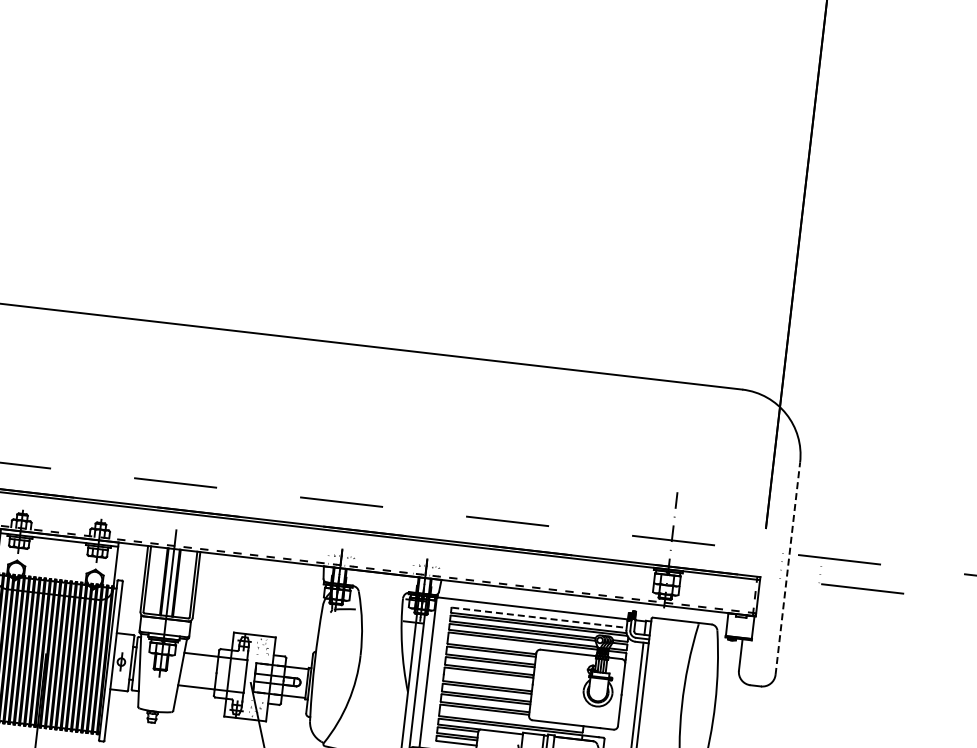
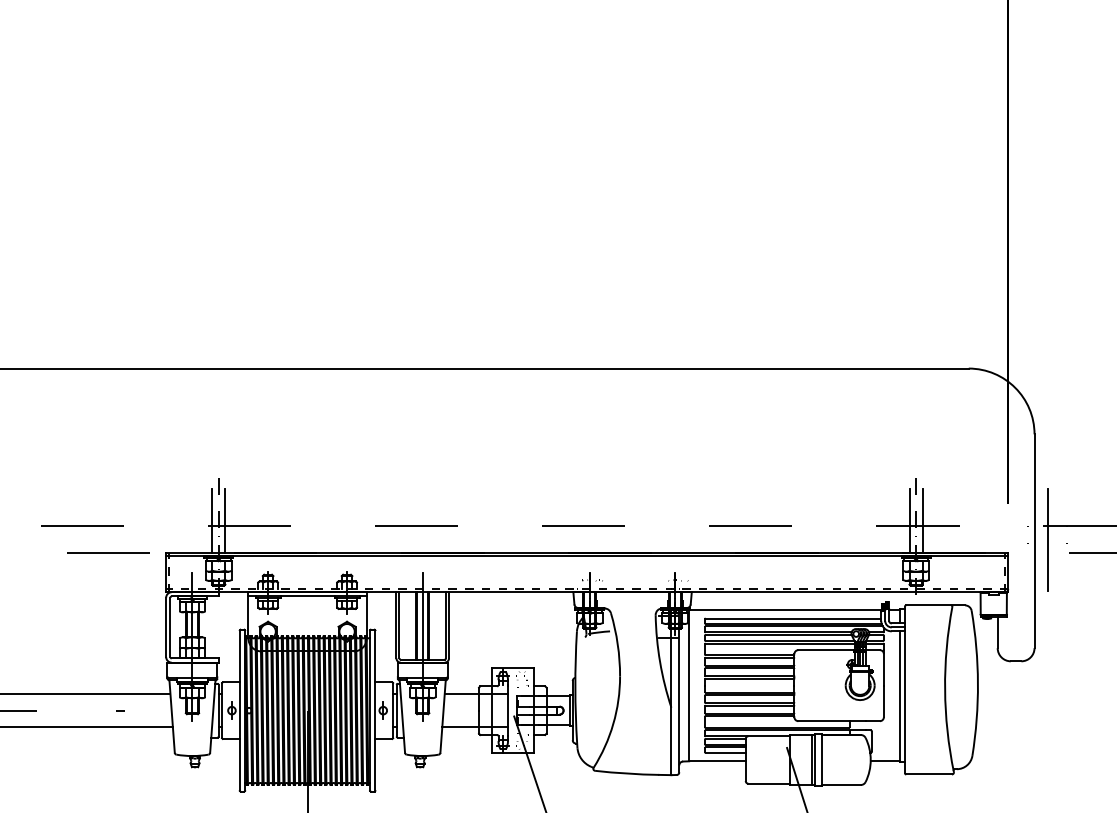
line: (666, 533) -> (909, 520), added
line: (678, 535) -> (922, 520), added
line: (787, 568) -> (1034, 541), dashed -> solid
line: (800, 568) -> (1047, 539), added
line: (539, 617) -> (793, 618), dashed -> solid

